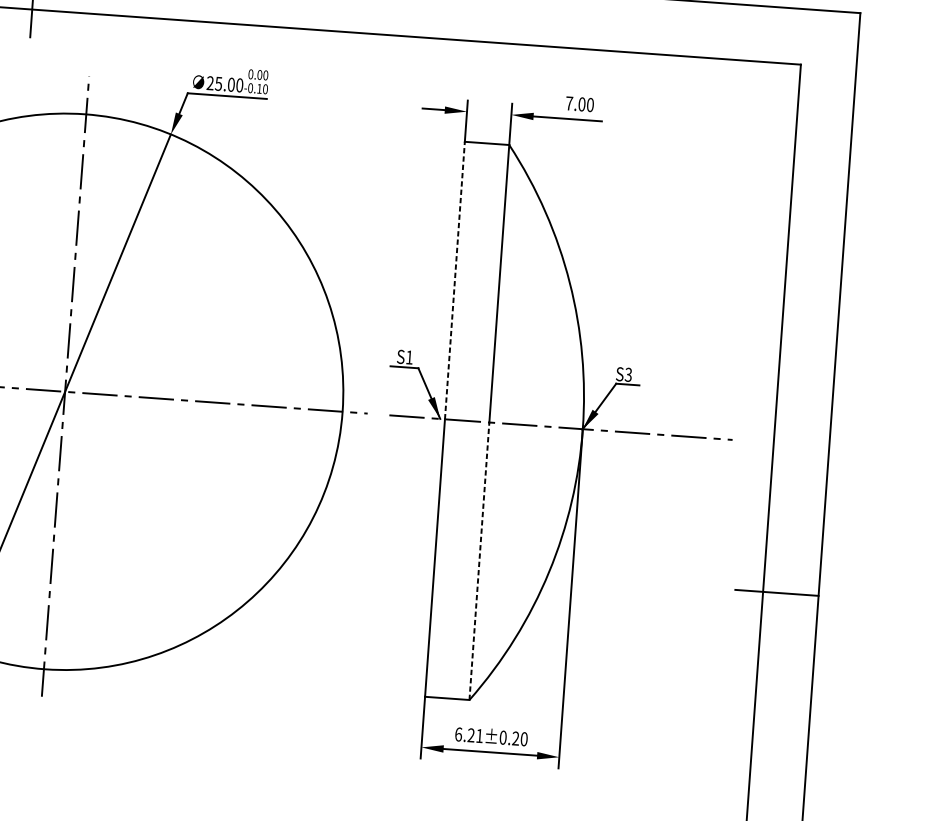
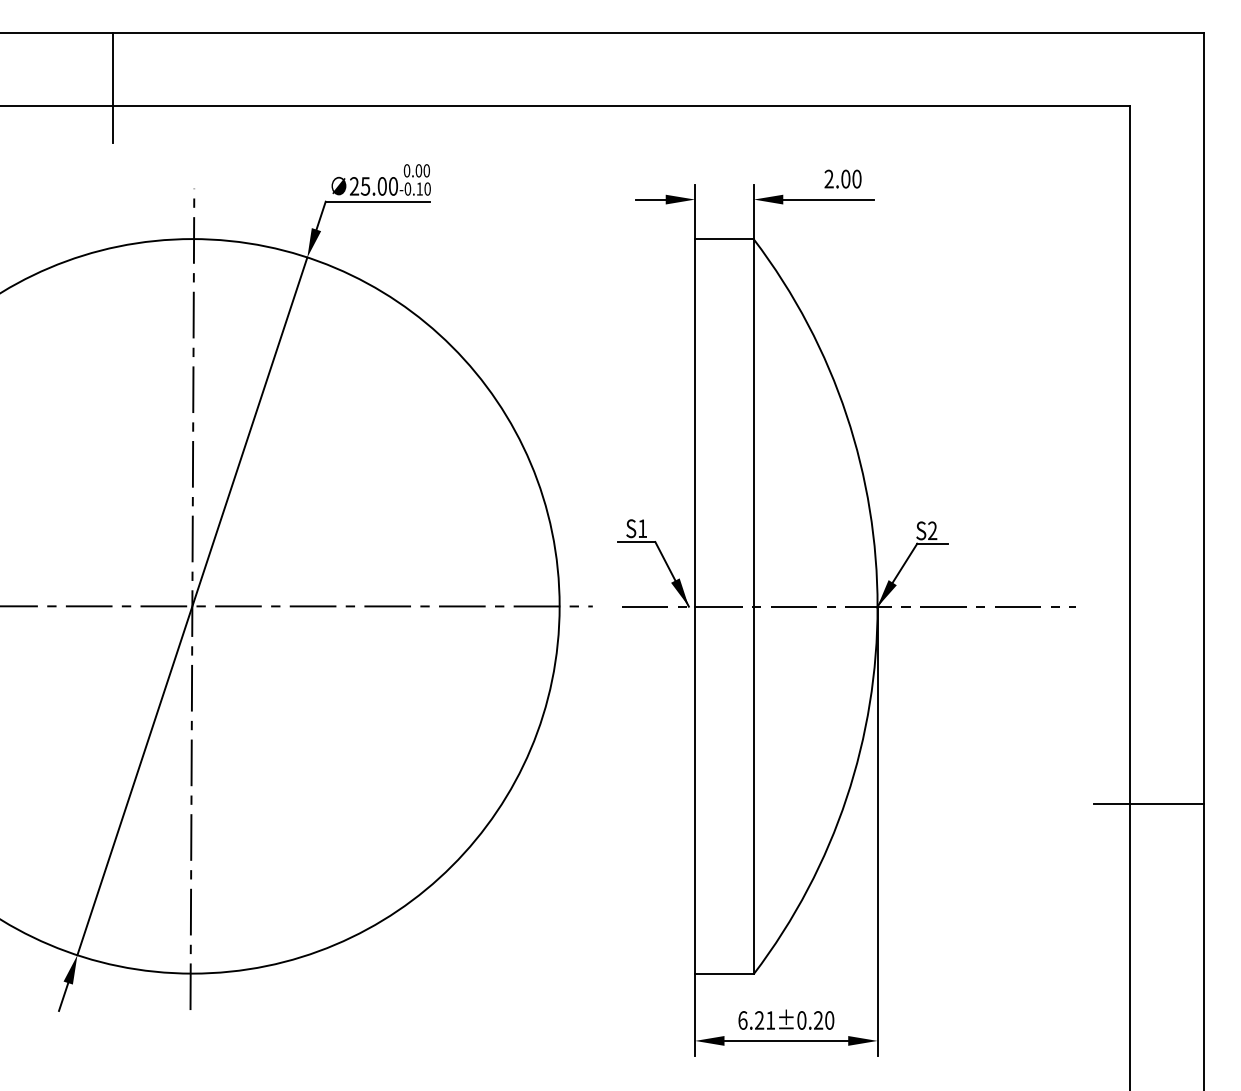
text: (568, 102) -> (828, 178), 7.00 -> 2.00
line: (455, 280) -> (695, 423), dashed -> solid
text: (628, 375) -> (932, 531), S3 -> S2
line: (479, 561) -> (753, 790), dashed -> solid

